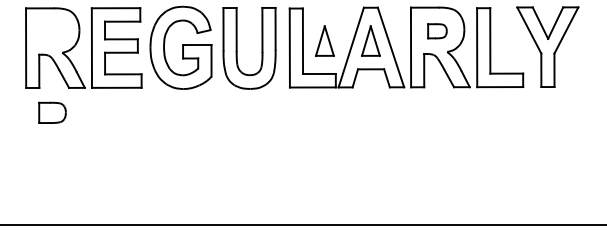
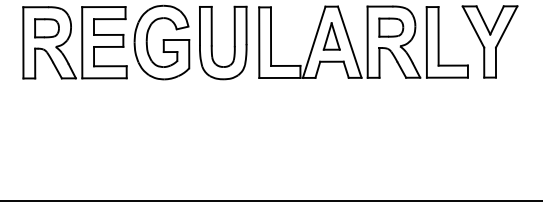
part: (437, 31) -> (391, 27), size x1.43
part: (324, 40) -> (290, 35), removed
part: (52, 112) -> (47, 27), moved

